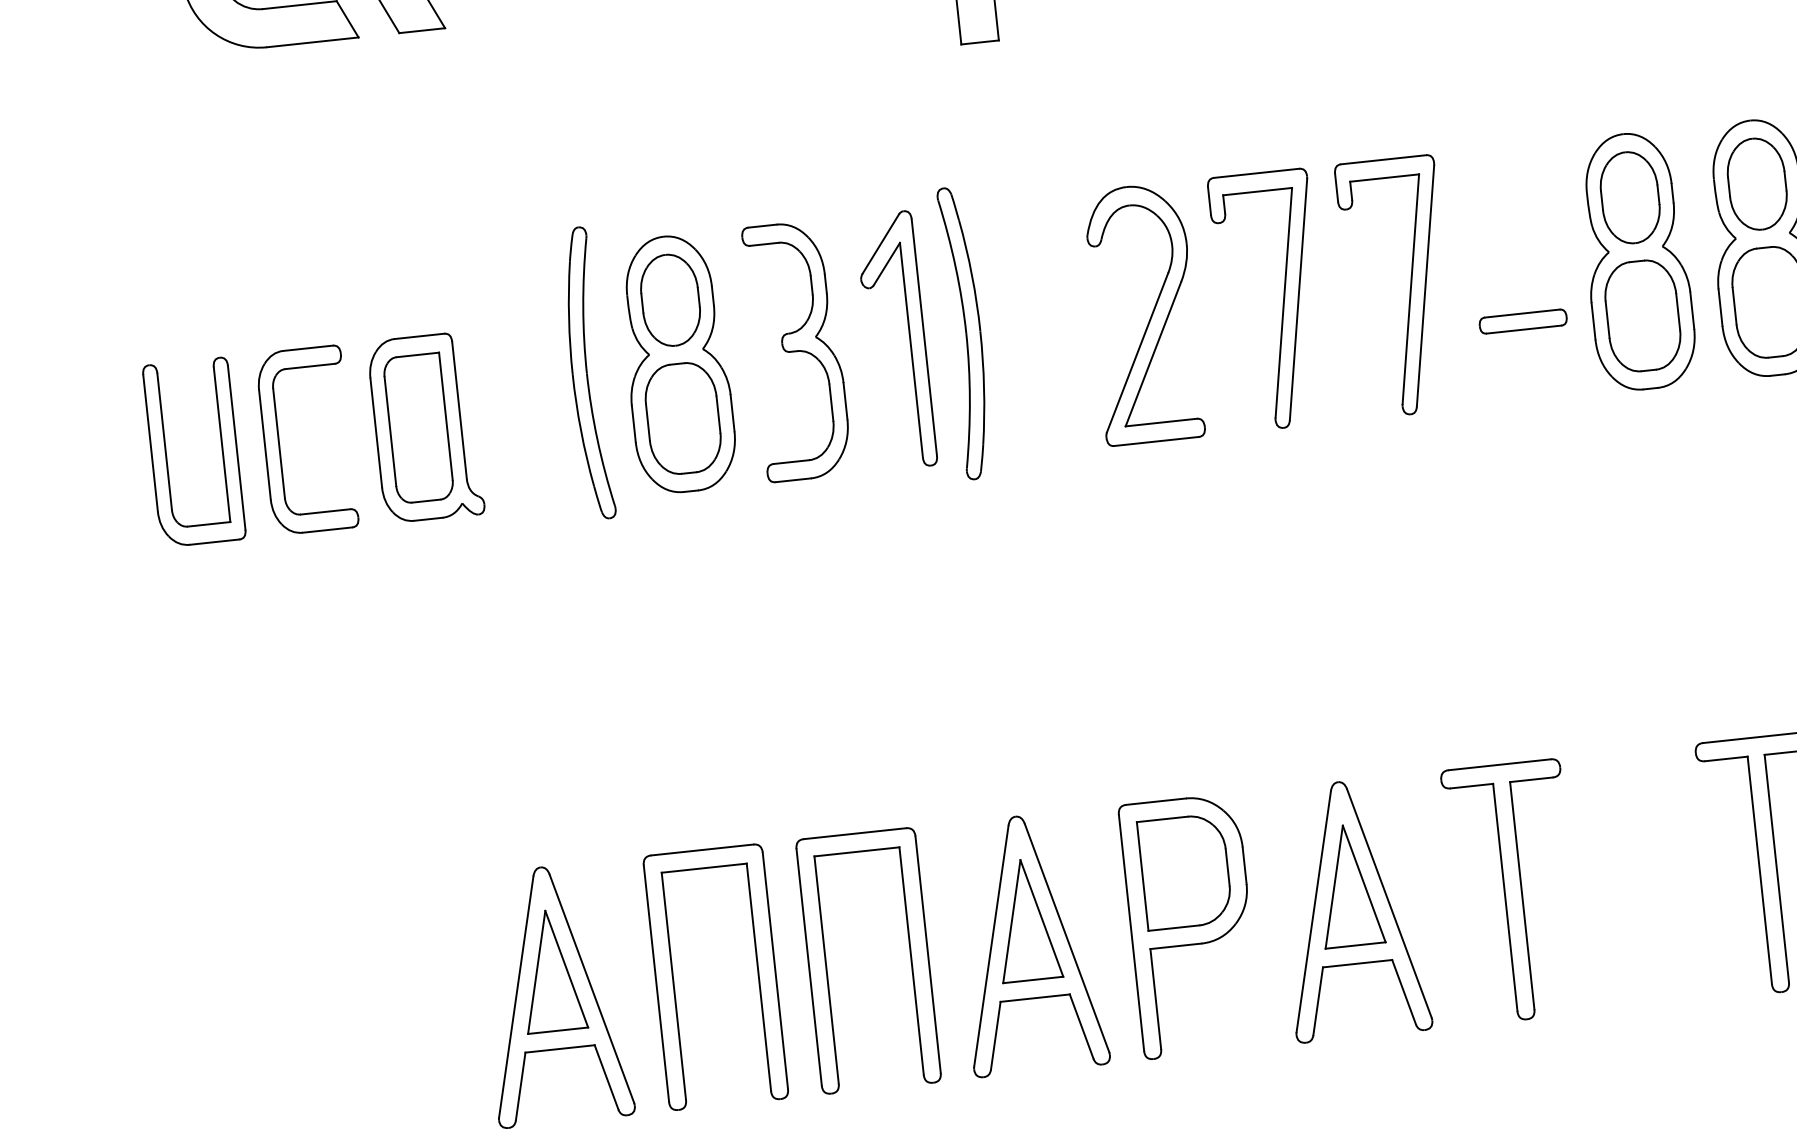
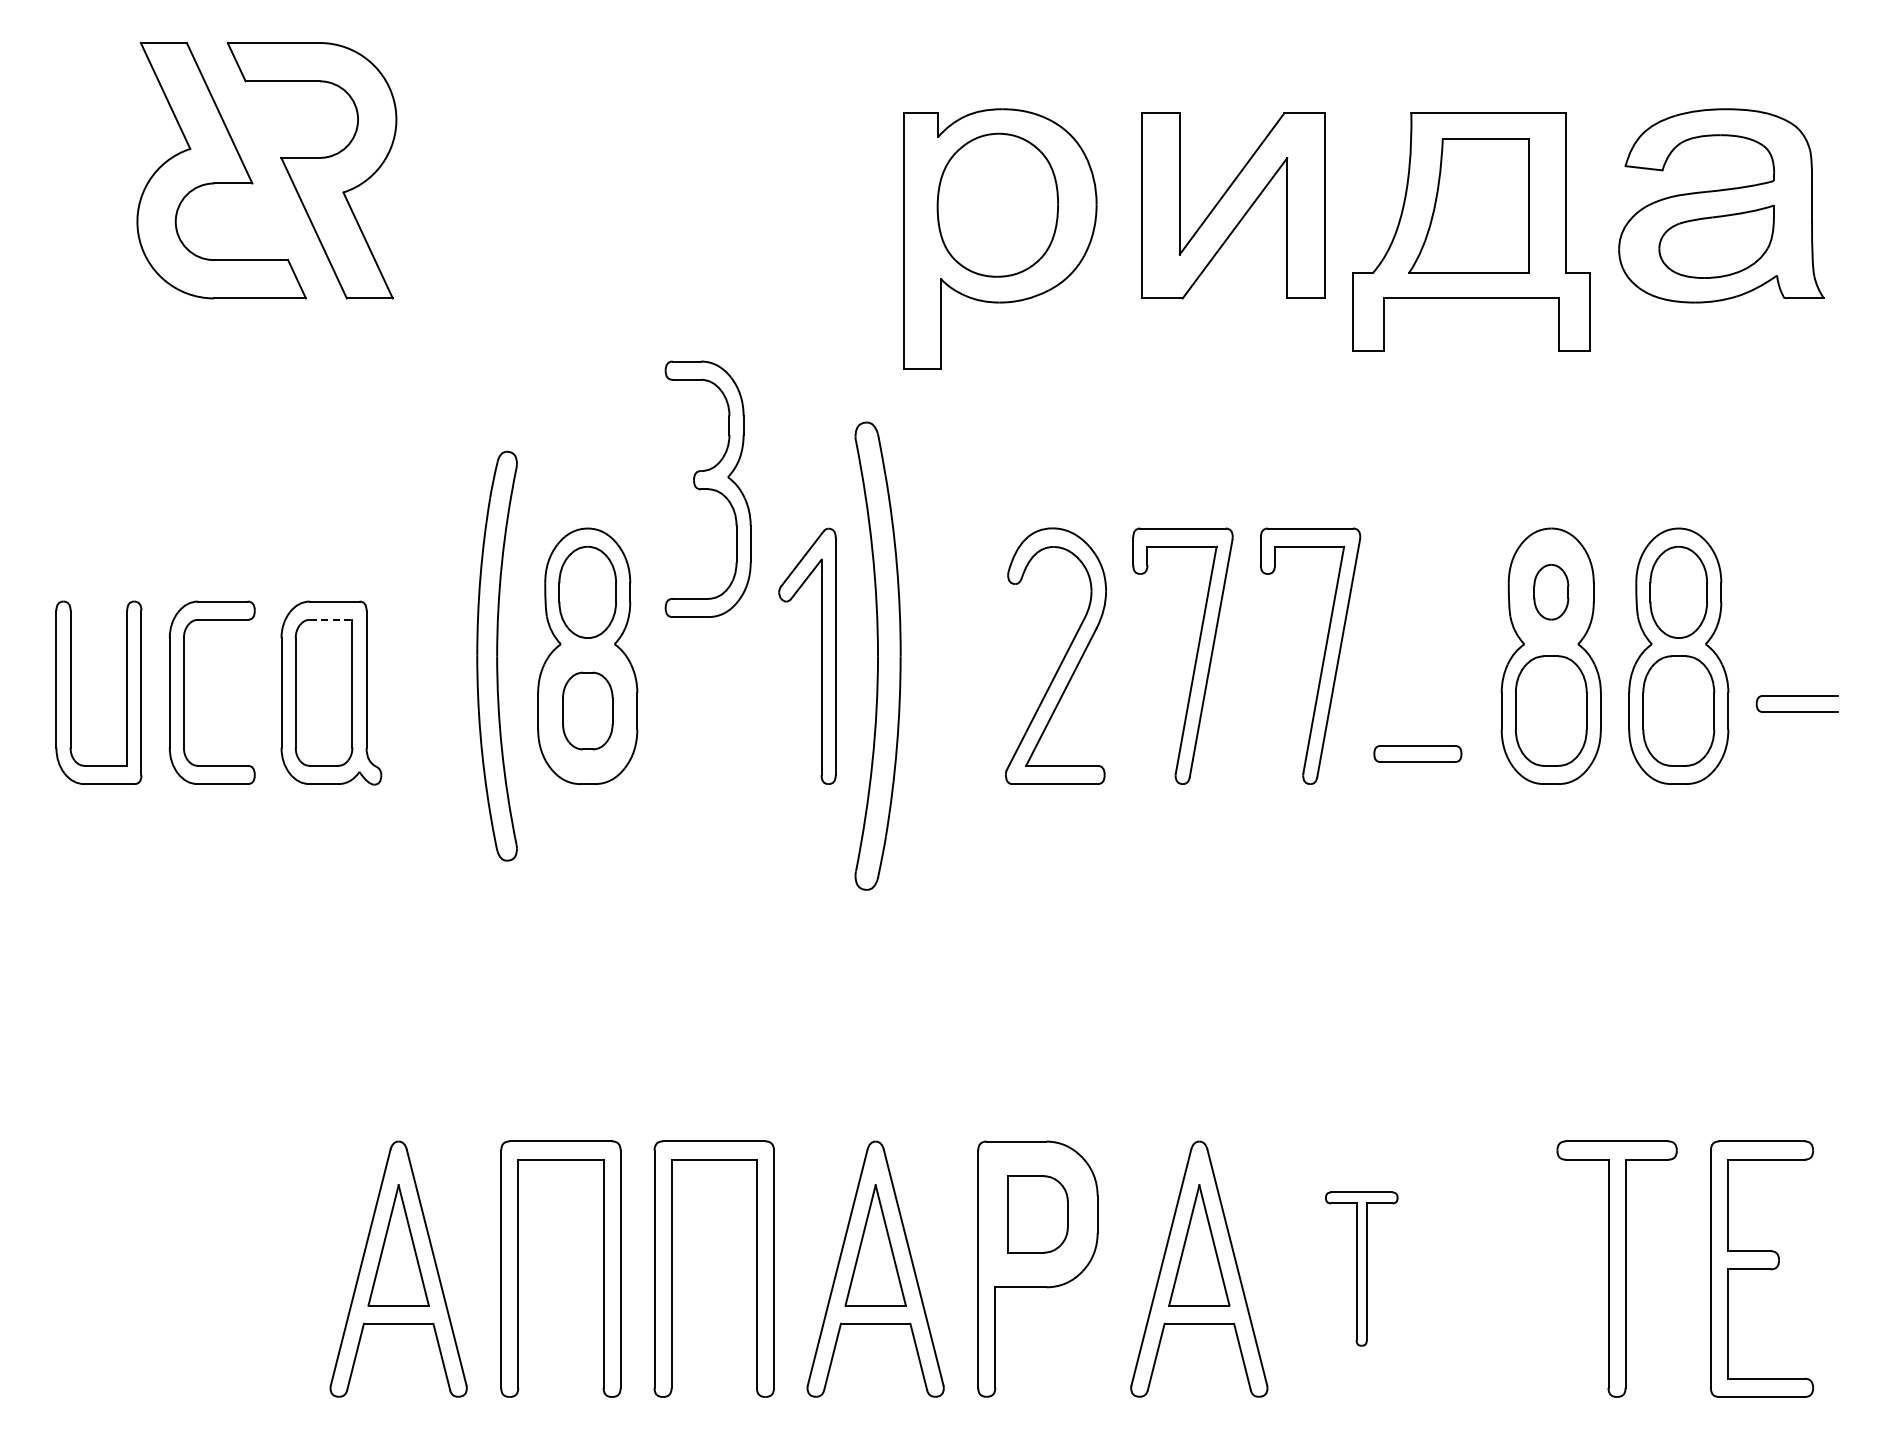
part: (1630, 196) -> (1551, 591), size x0.6
part: (1522, 321) -> (1417, 753), moved
part: (965, 333) -> (877, 656), size x1.6
part: (796, 350) -> (707, 488), moved
line: (418, 354) -> (331, 619), solid -> dashed
part: (586, 373) -> (496, 656), size x1.4
part: (682, 417) -> (587, 710), size x0.7
part: (1184, 872) -> (1037, 1214), size x0.7
part: (1513, 891) -> (1361, 1268), size x0.6

